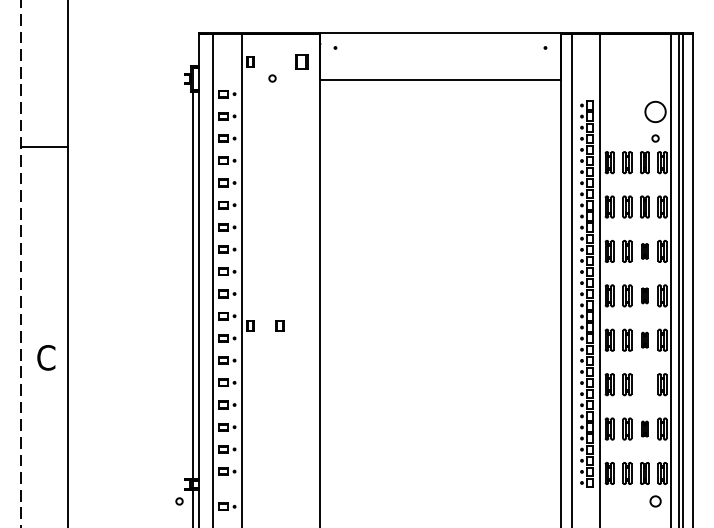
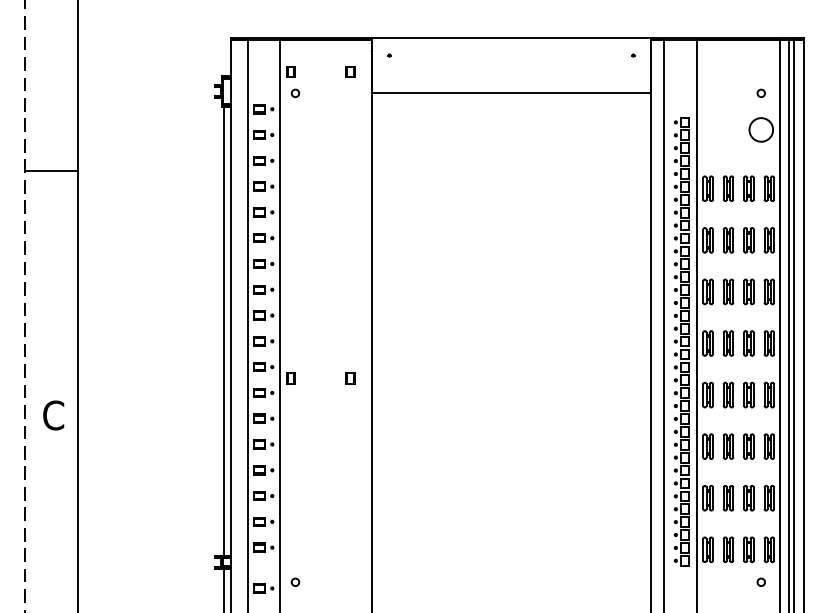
part: (301, 61) -> (350, 71), size x0.62
circle: (272, 78) -> (295, 93), moved
circle: (655, 138) -> (761, 93), moved
part: (644, 251) -> (748, 291), size x1.43
part: (644, 295) -> (748, 343), size x1.43
part: (279, 325) -> (350, 377), moved
part: (644, 339) -> (748, 394), size x1.43
part: (644, 384) -> (748, 446), added
part: (644, 428) -> (748, 497), size x1.43
circle: (179, 501) -> (295, 582), moved
circle: (655, 501) -> (761, 582), size x0.62

